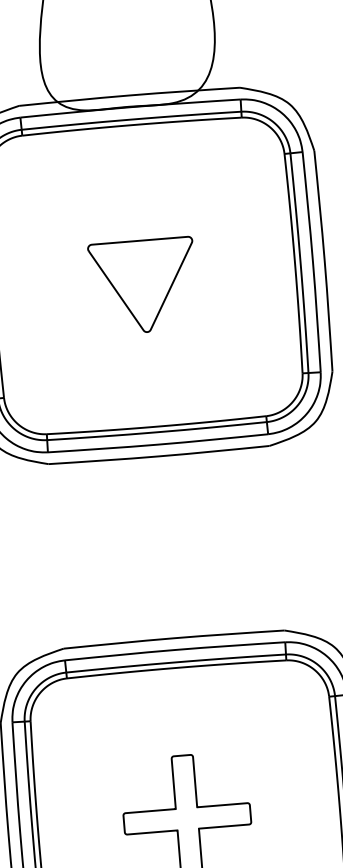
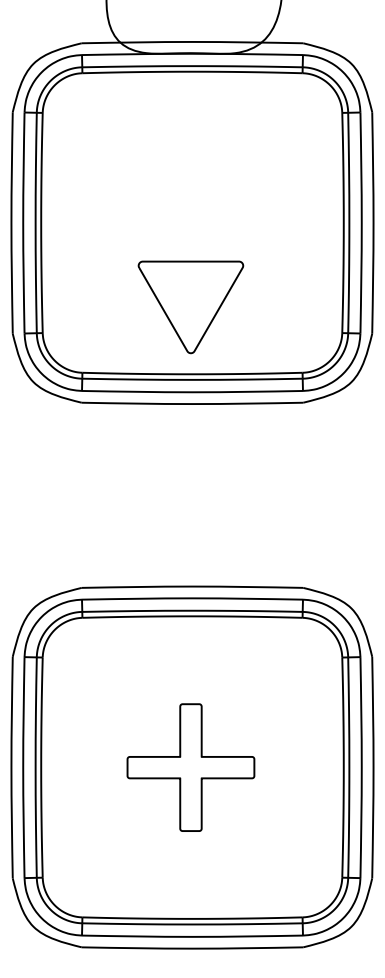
part: (143, 286) -> (190, 307), moved

